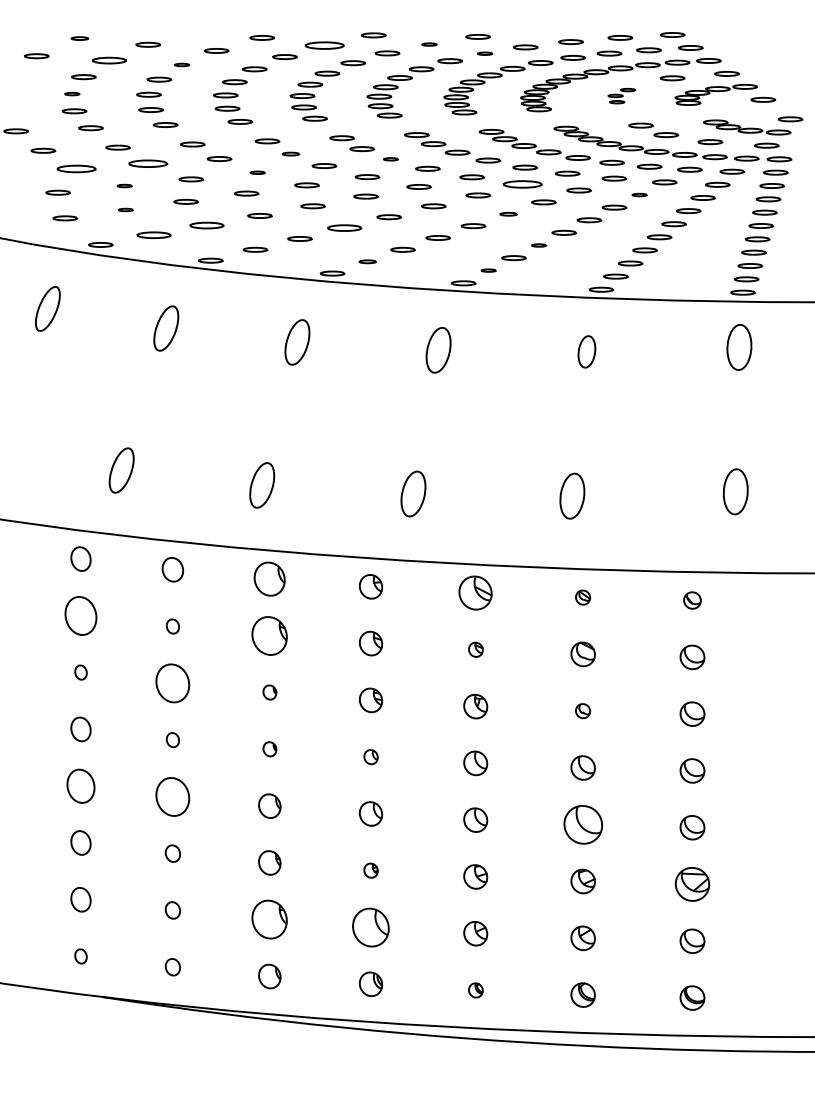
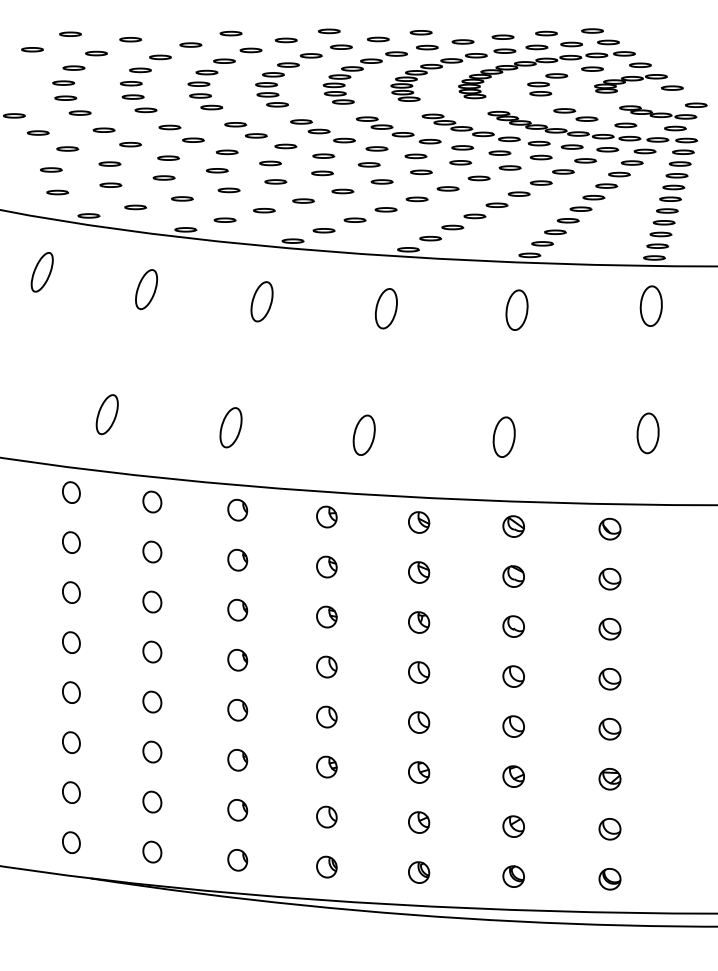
part: (79, 37) -> (70, 33), size x1.43
part: (429, 44) -> (378, 39), size x1.67
part: (325, 45) -> (286, 40), size x0.62
part: (485, 53) -> (427, 47), size x1.67
part: (109, 60) -> (96, 53), size x0.71
part: (182, 65) -> (160, 57), size x1.67
part: (71, 93) -> (63, 82), size x1.67
part: (621, 95) -> (547, 84), size x1.67
part: (291, 153) -> (256, 135), size x1.43
part: (391, 159) -> (344, 140), size x1.67
part: (148, 163) -> (130, 144), size x0.62
part: (76, 168) -> (67, 148), size x0.62
part: (257, 172) -> (226, 152), size x1.67
part: (522, 184) -> (460, 162), size x0.62
part: (124, 185) -> (109, 163), size x1.67
part: (639, 194) -> (563, 171), size x1.67
part: (125, 209) -> (110, 184), size x1.67
part: (507, 213) -> (447, 188), size x1.43
part: (207, 225) -> (182, 198), size x0.71
part: (344, 227) -> (303, 200), size x0.71
part: (153, 235) -> (135, 207), size x0.71
part: (538, 245) -> (474, 216), size x1.67
part: (367, 261) -> (323, 230), size x1.43
part: (488, 270) -> (430, 238), size x1.67
part: (586, 351) -> (516, 309), size x1.43
part: (269, 578) -> (237, 509), size x0.71
part: (476, 593) -> (419, 522), size x0.71
part: (582, 597) -> (513, 526), size x1.67
part: (691, 599) -> (609, 528), size x1.43
part: (81, 615) -> (71, 542), size x0.62
part: (173, 625) -> (152, 551), size x1.67
part: (269, 635) -> (237, 559), size x0.62
part: (476, 649) -> (419, 572), size x1.67
part: (81, 672) -> (71, 592), size x1.67
part: (173, 682) -> (152, 601), size x0.62
part: (269, 691) -> (237, 609), size x1.67
part: (582, 711) -> (513, 626), size x1.67
part: (173, 739) -> (152, 651), size x1.67
part: (269, 748) -> (237, 659), size x1.67
part: (370, 756) -> (326, 666), size x1.67
part: (81, 786) -> (71, 692), size x0.71
part: (173, 796) -> (152, 701), size x0.62
part: (582, 824) -> (513, 726), size x0.62
part: (173, 853) -> (152, 751), size x1.43
part: (370, 870) -> (326, 766), size x1.67
part: (691, 884) -> (609, 779), size x0.71
part: (173, 909) -> (152, 801), size x1.43
part: (269, 920) -> (237, 810), size x0.62
part: (370, 926) -> (326, 816), size x0.62
part: (81, 956) -> (71, 842), size x1.67
part: (173, 966) -> (152, 851), size x1.43
part: (476, 990) -> (419, 872), size x1.67

